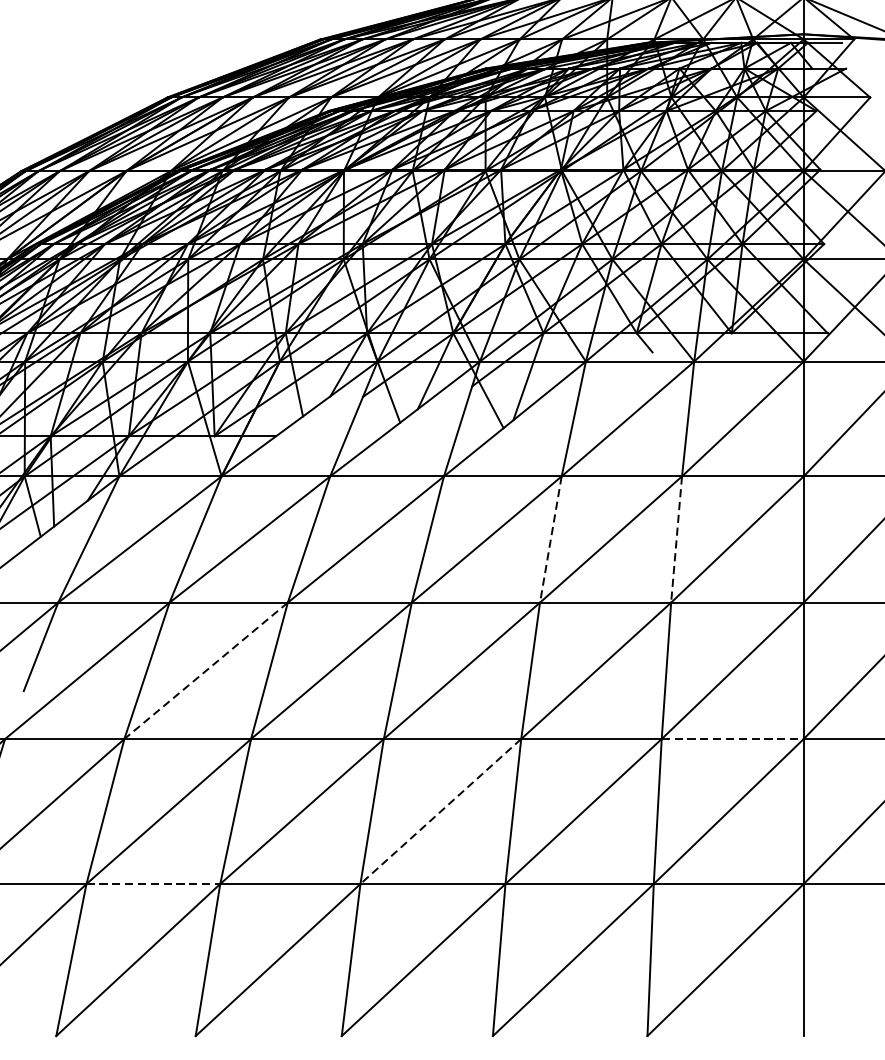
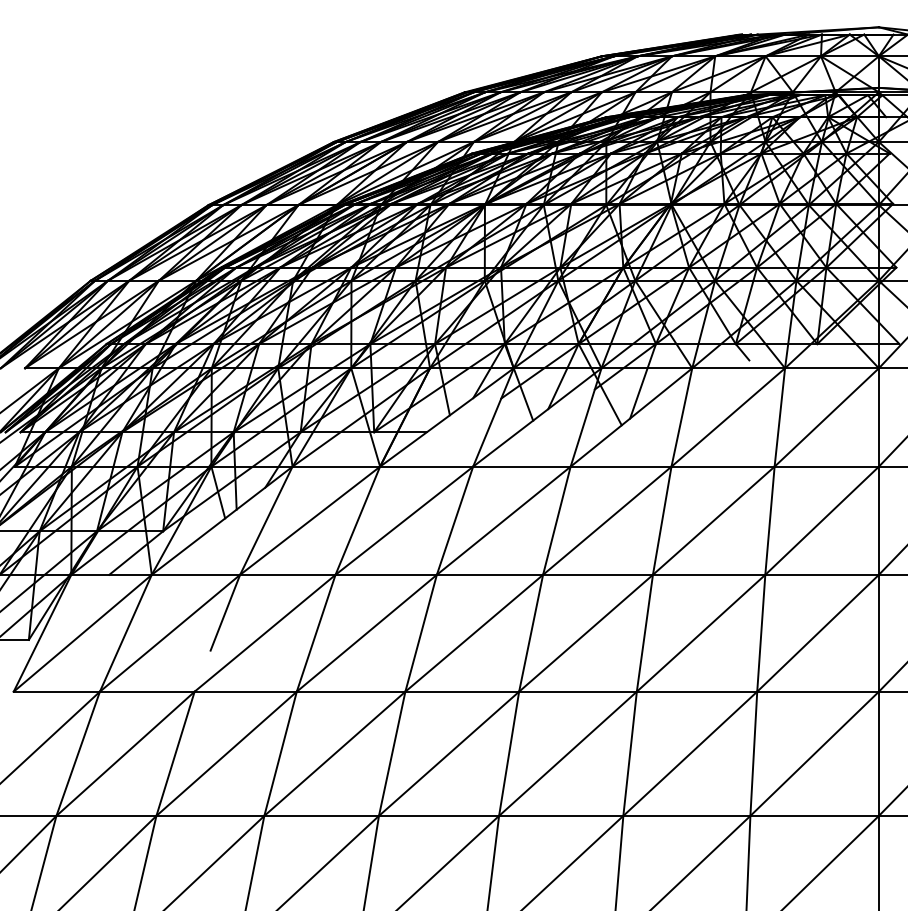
line: (551, 539) -> (662, 520), dashed -> solid
line: (676, 540) -> (769, 521), dashed -> solid
line: (205, 671) -> (366, 633), dashed -> solid
line: (733, 738) -> (818, 691), dashed -> solid
line: (440, 811) -> (567, 753), dashed -> solid
line: (154, 883) -> (322, 815), dashed -> solid

